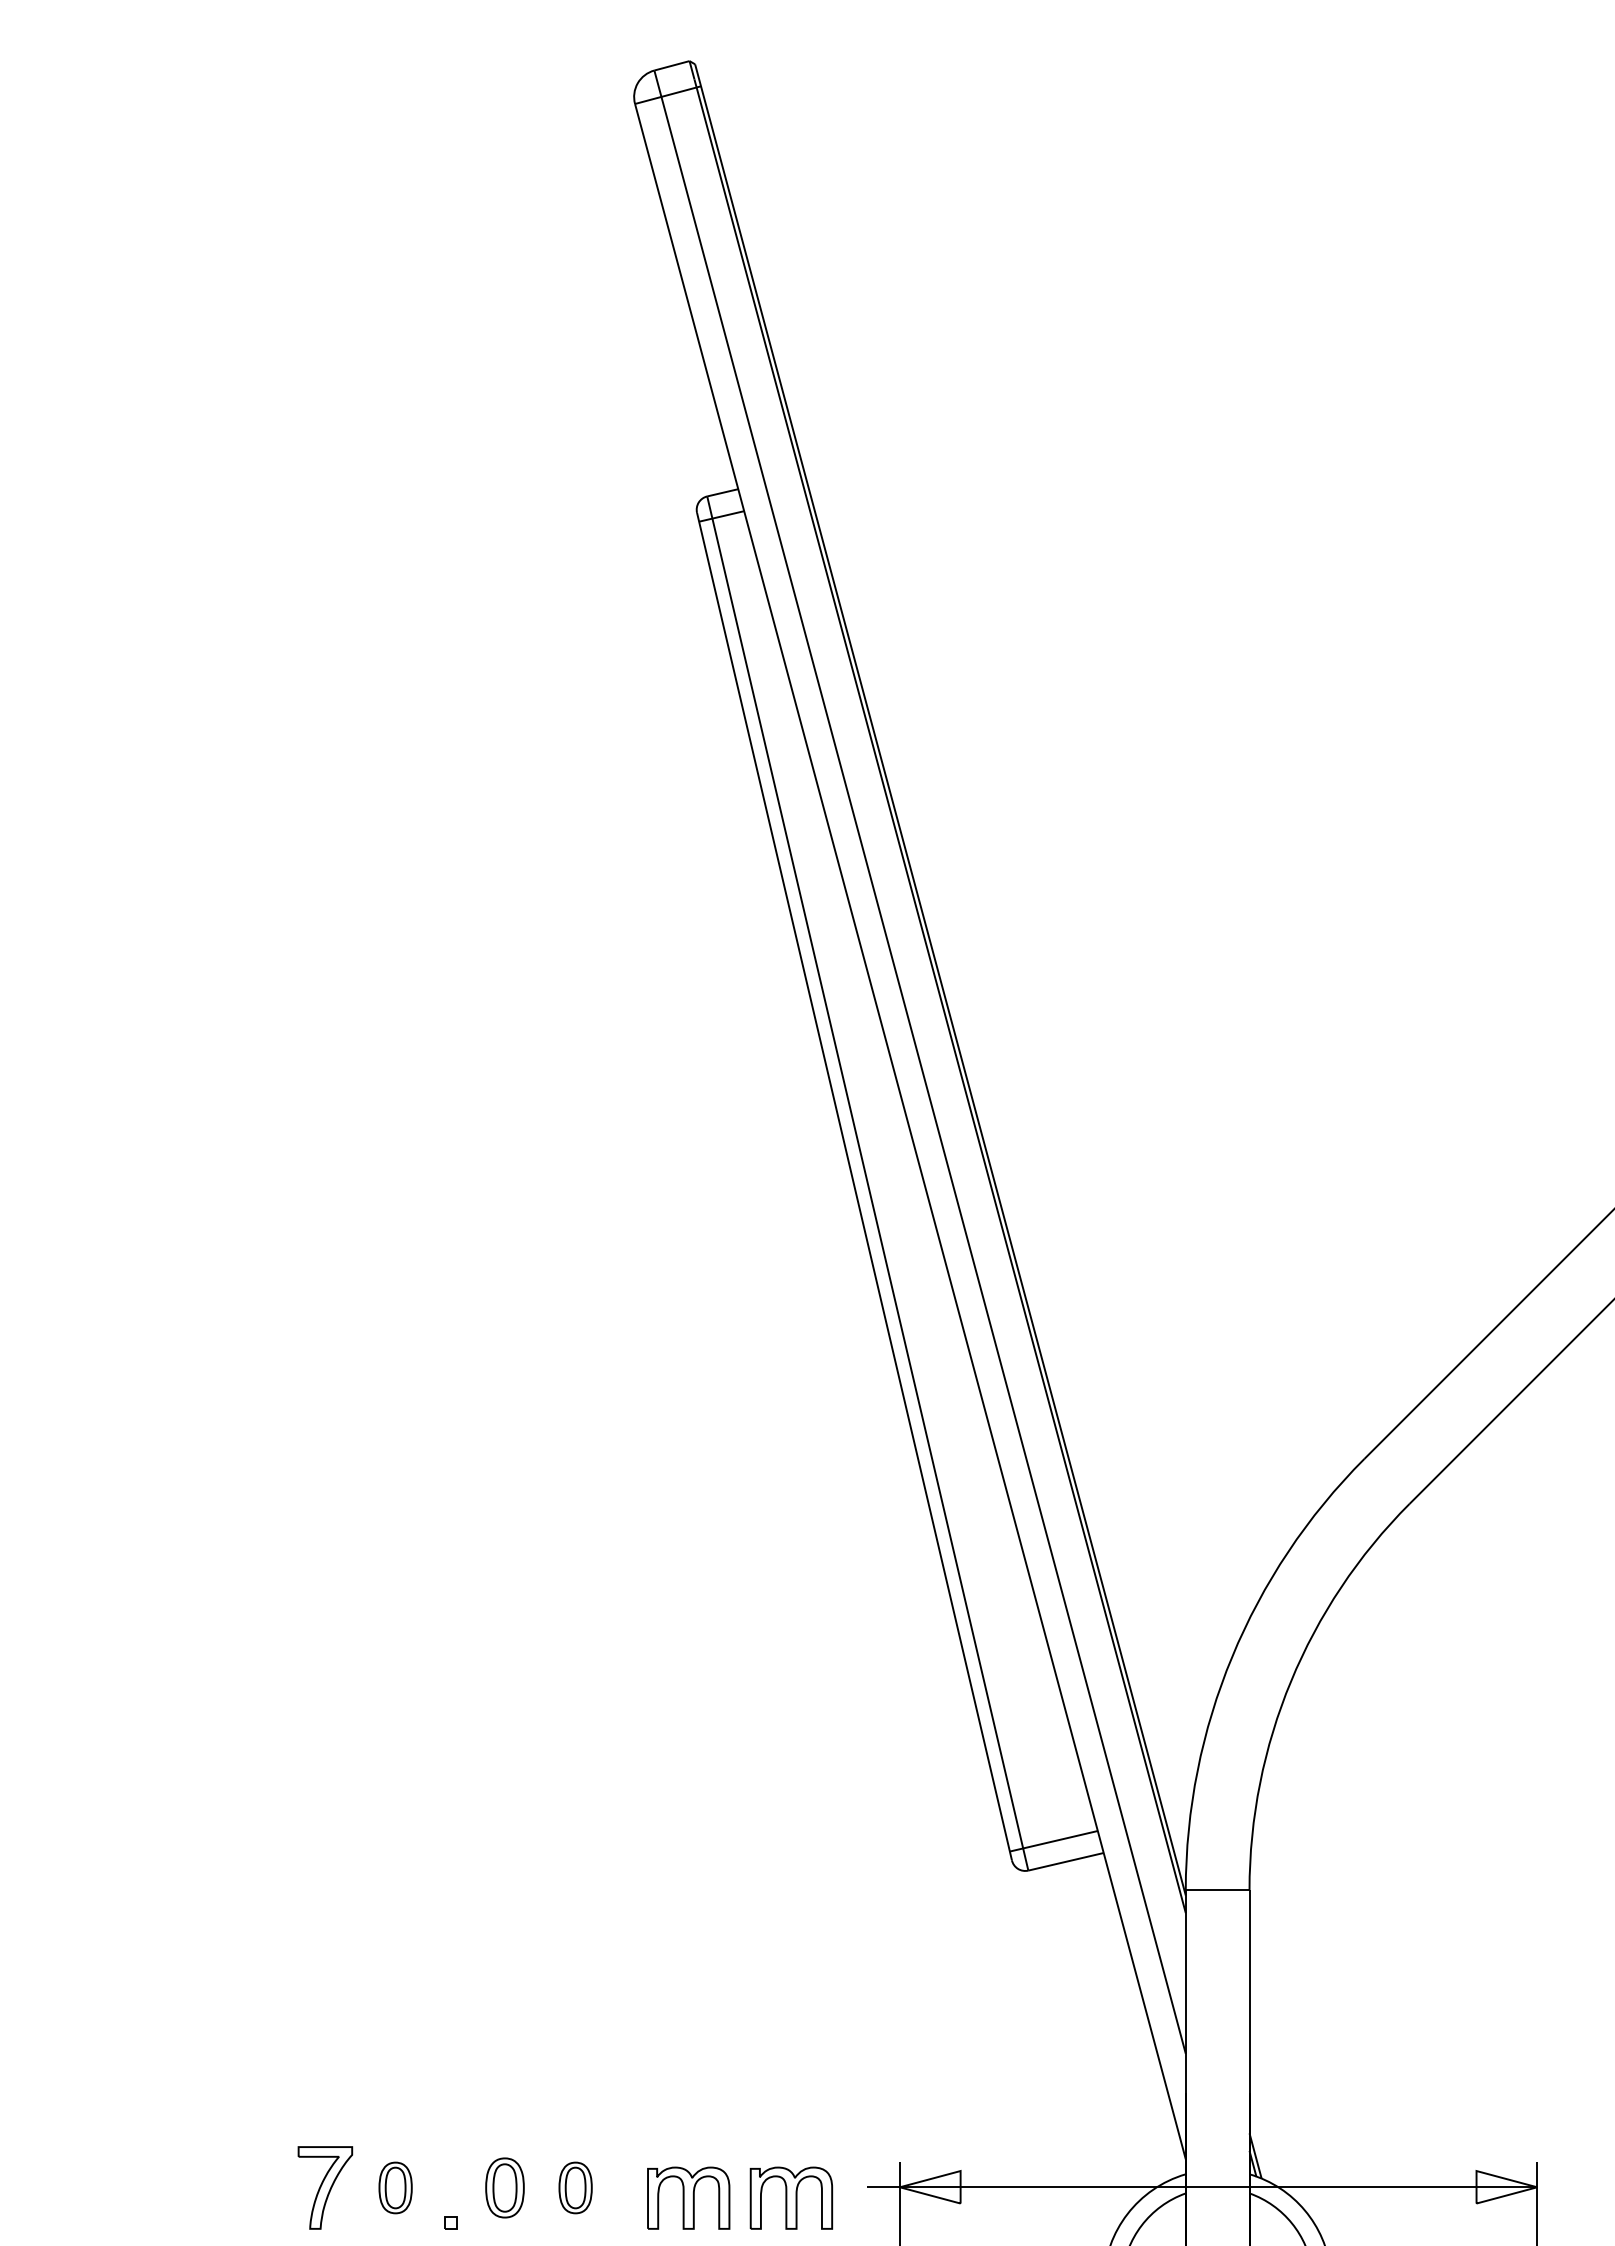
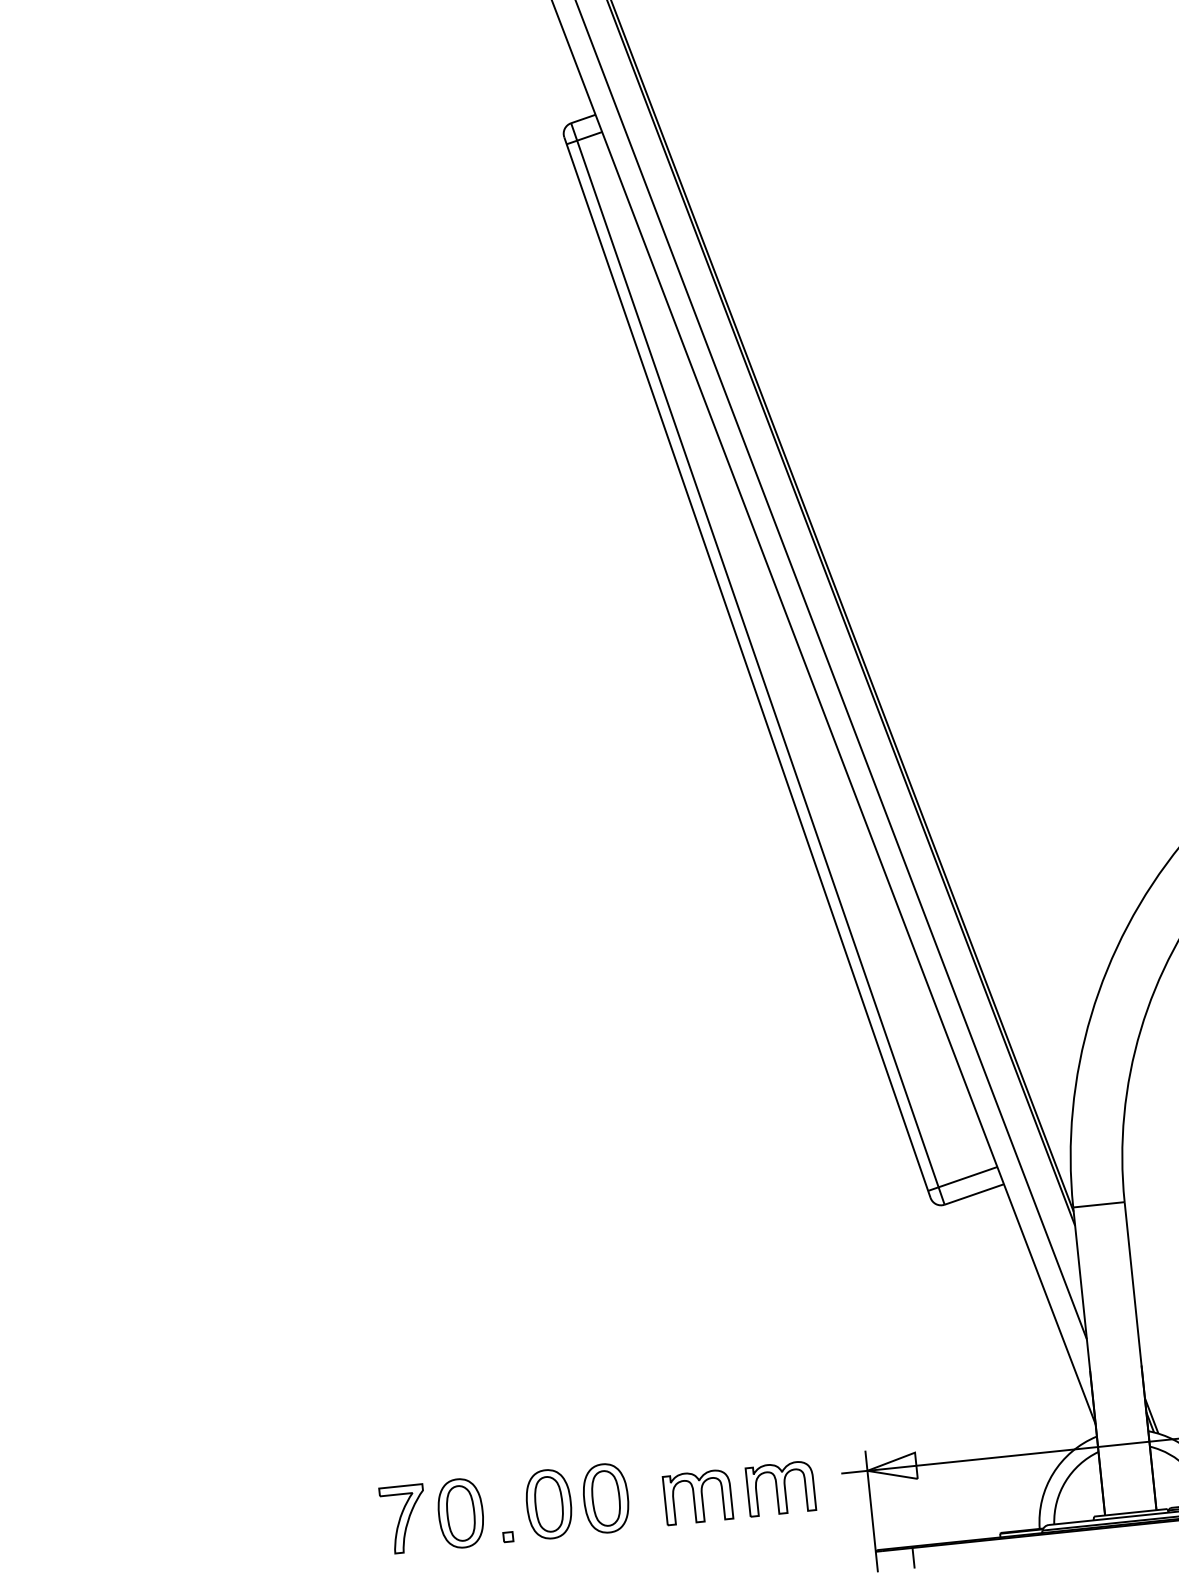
part: (395, 2187) -> (460, 1513), size x1.67
part: (504, 2187) -> (548, 1503), size x1.43
part: (575, 2187) -> (605, 1498), size x1.67

